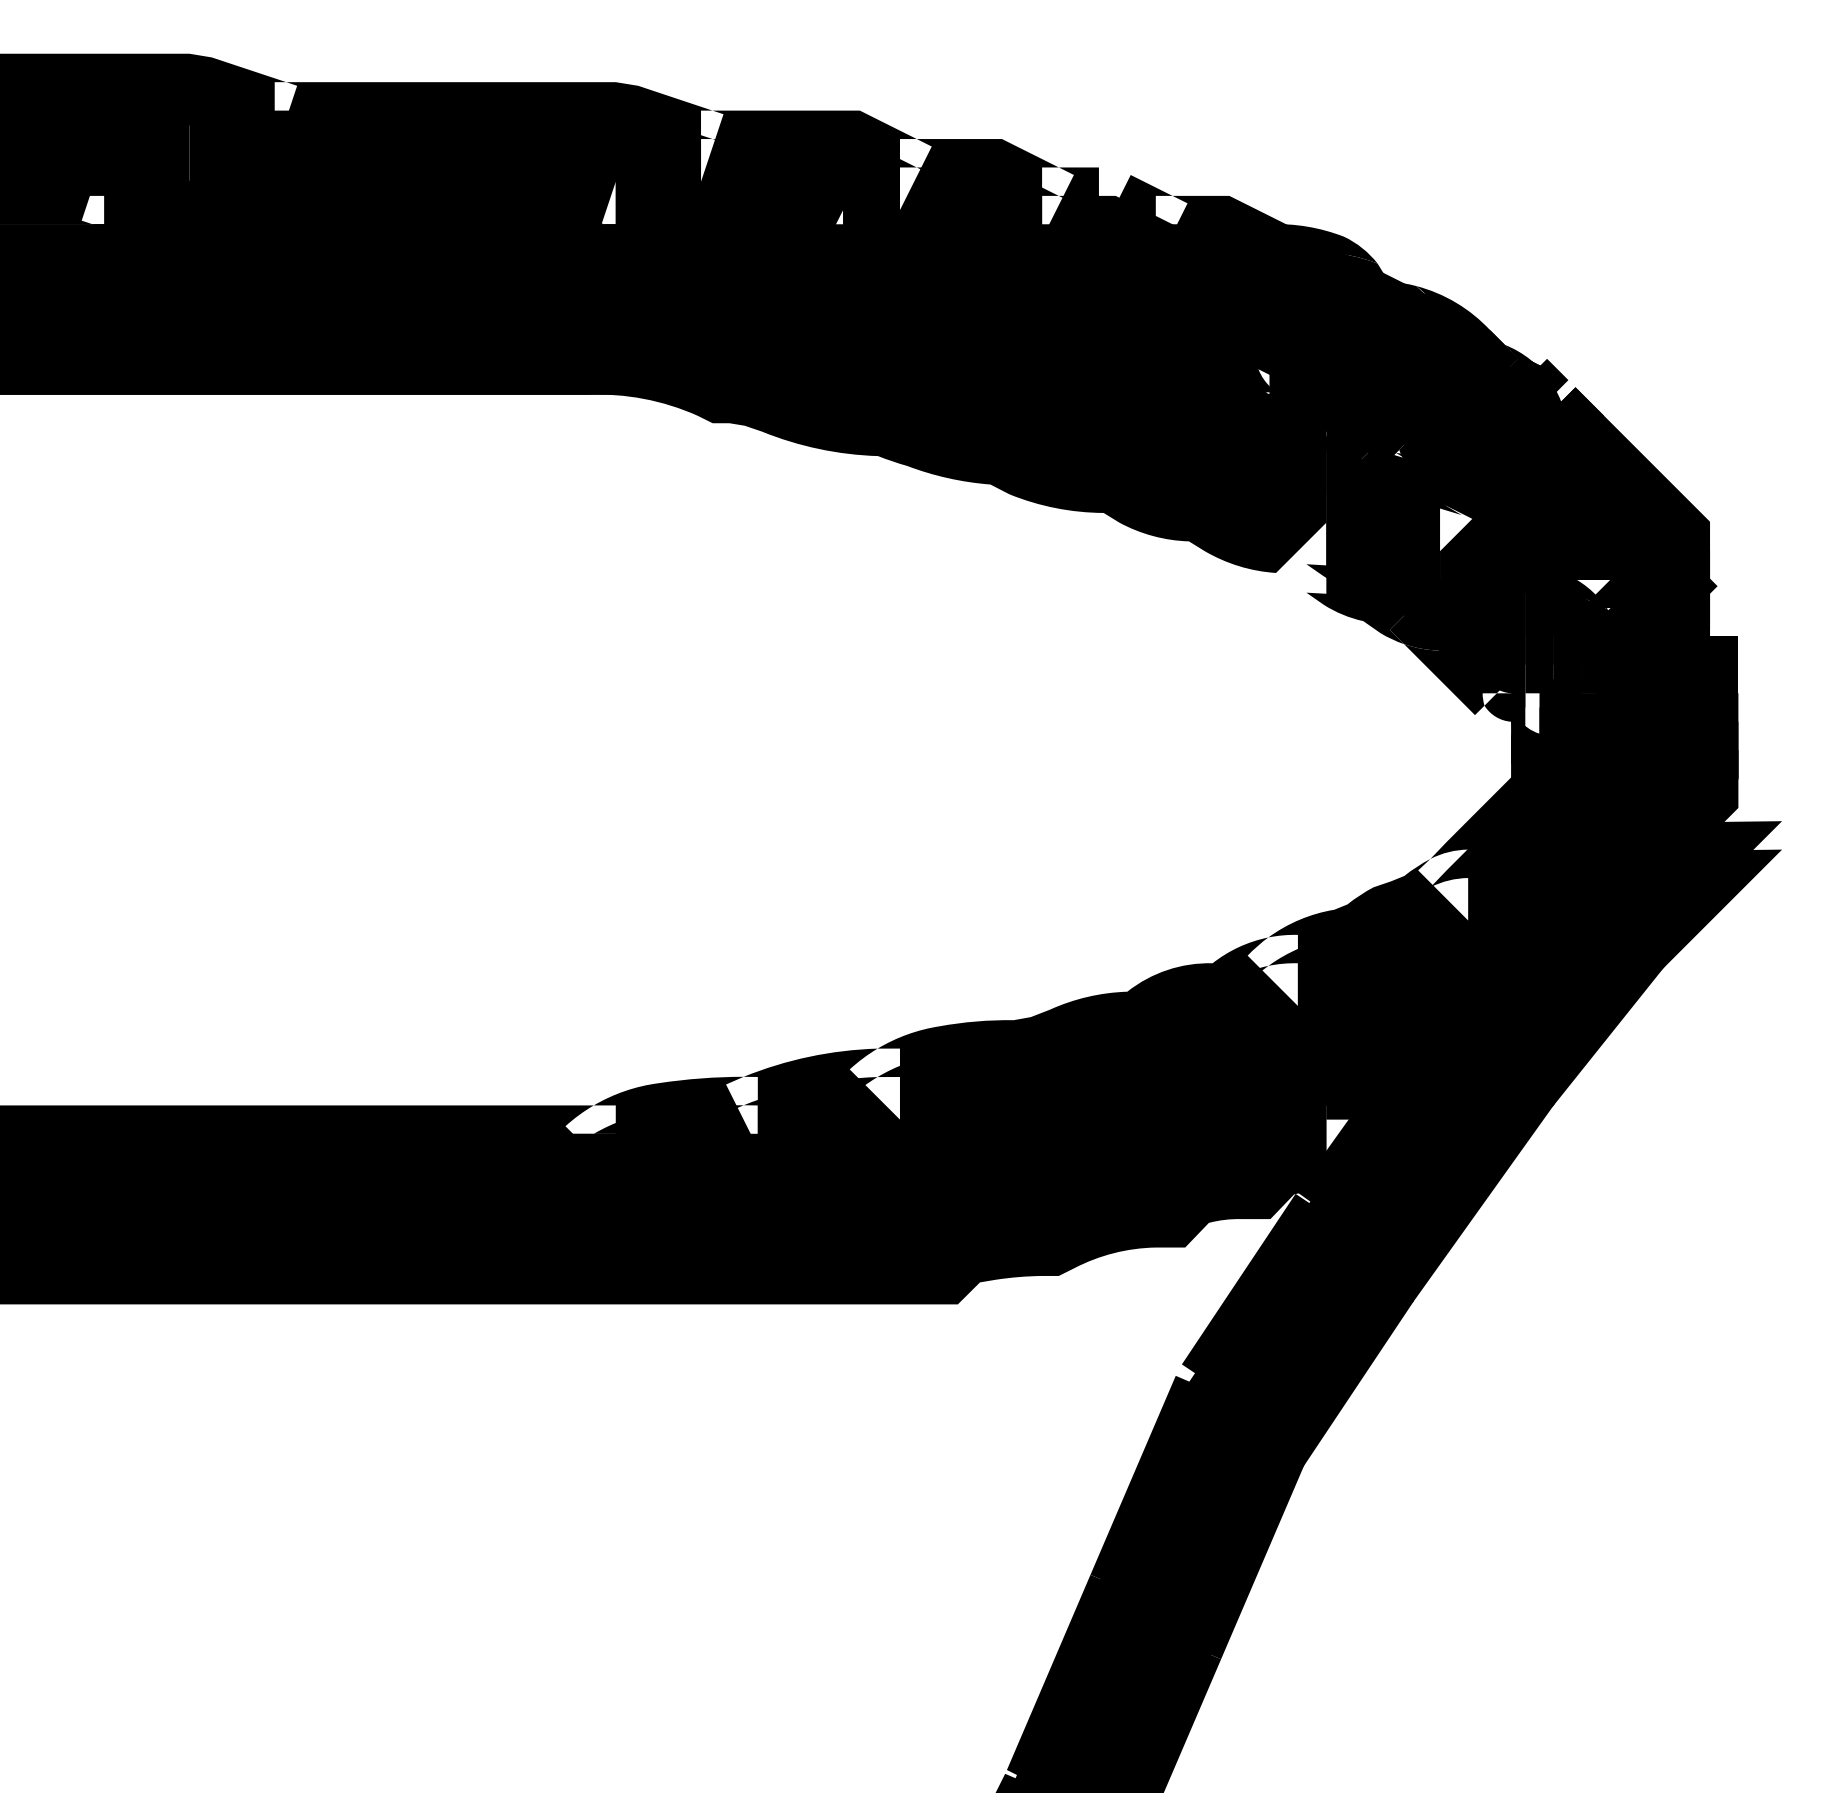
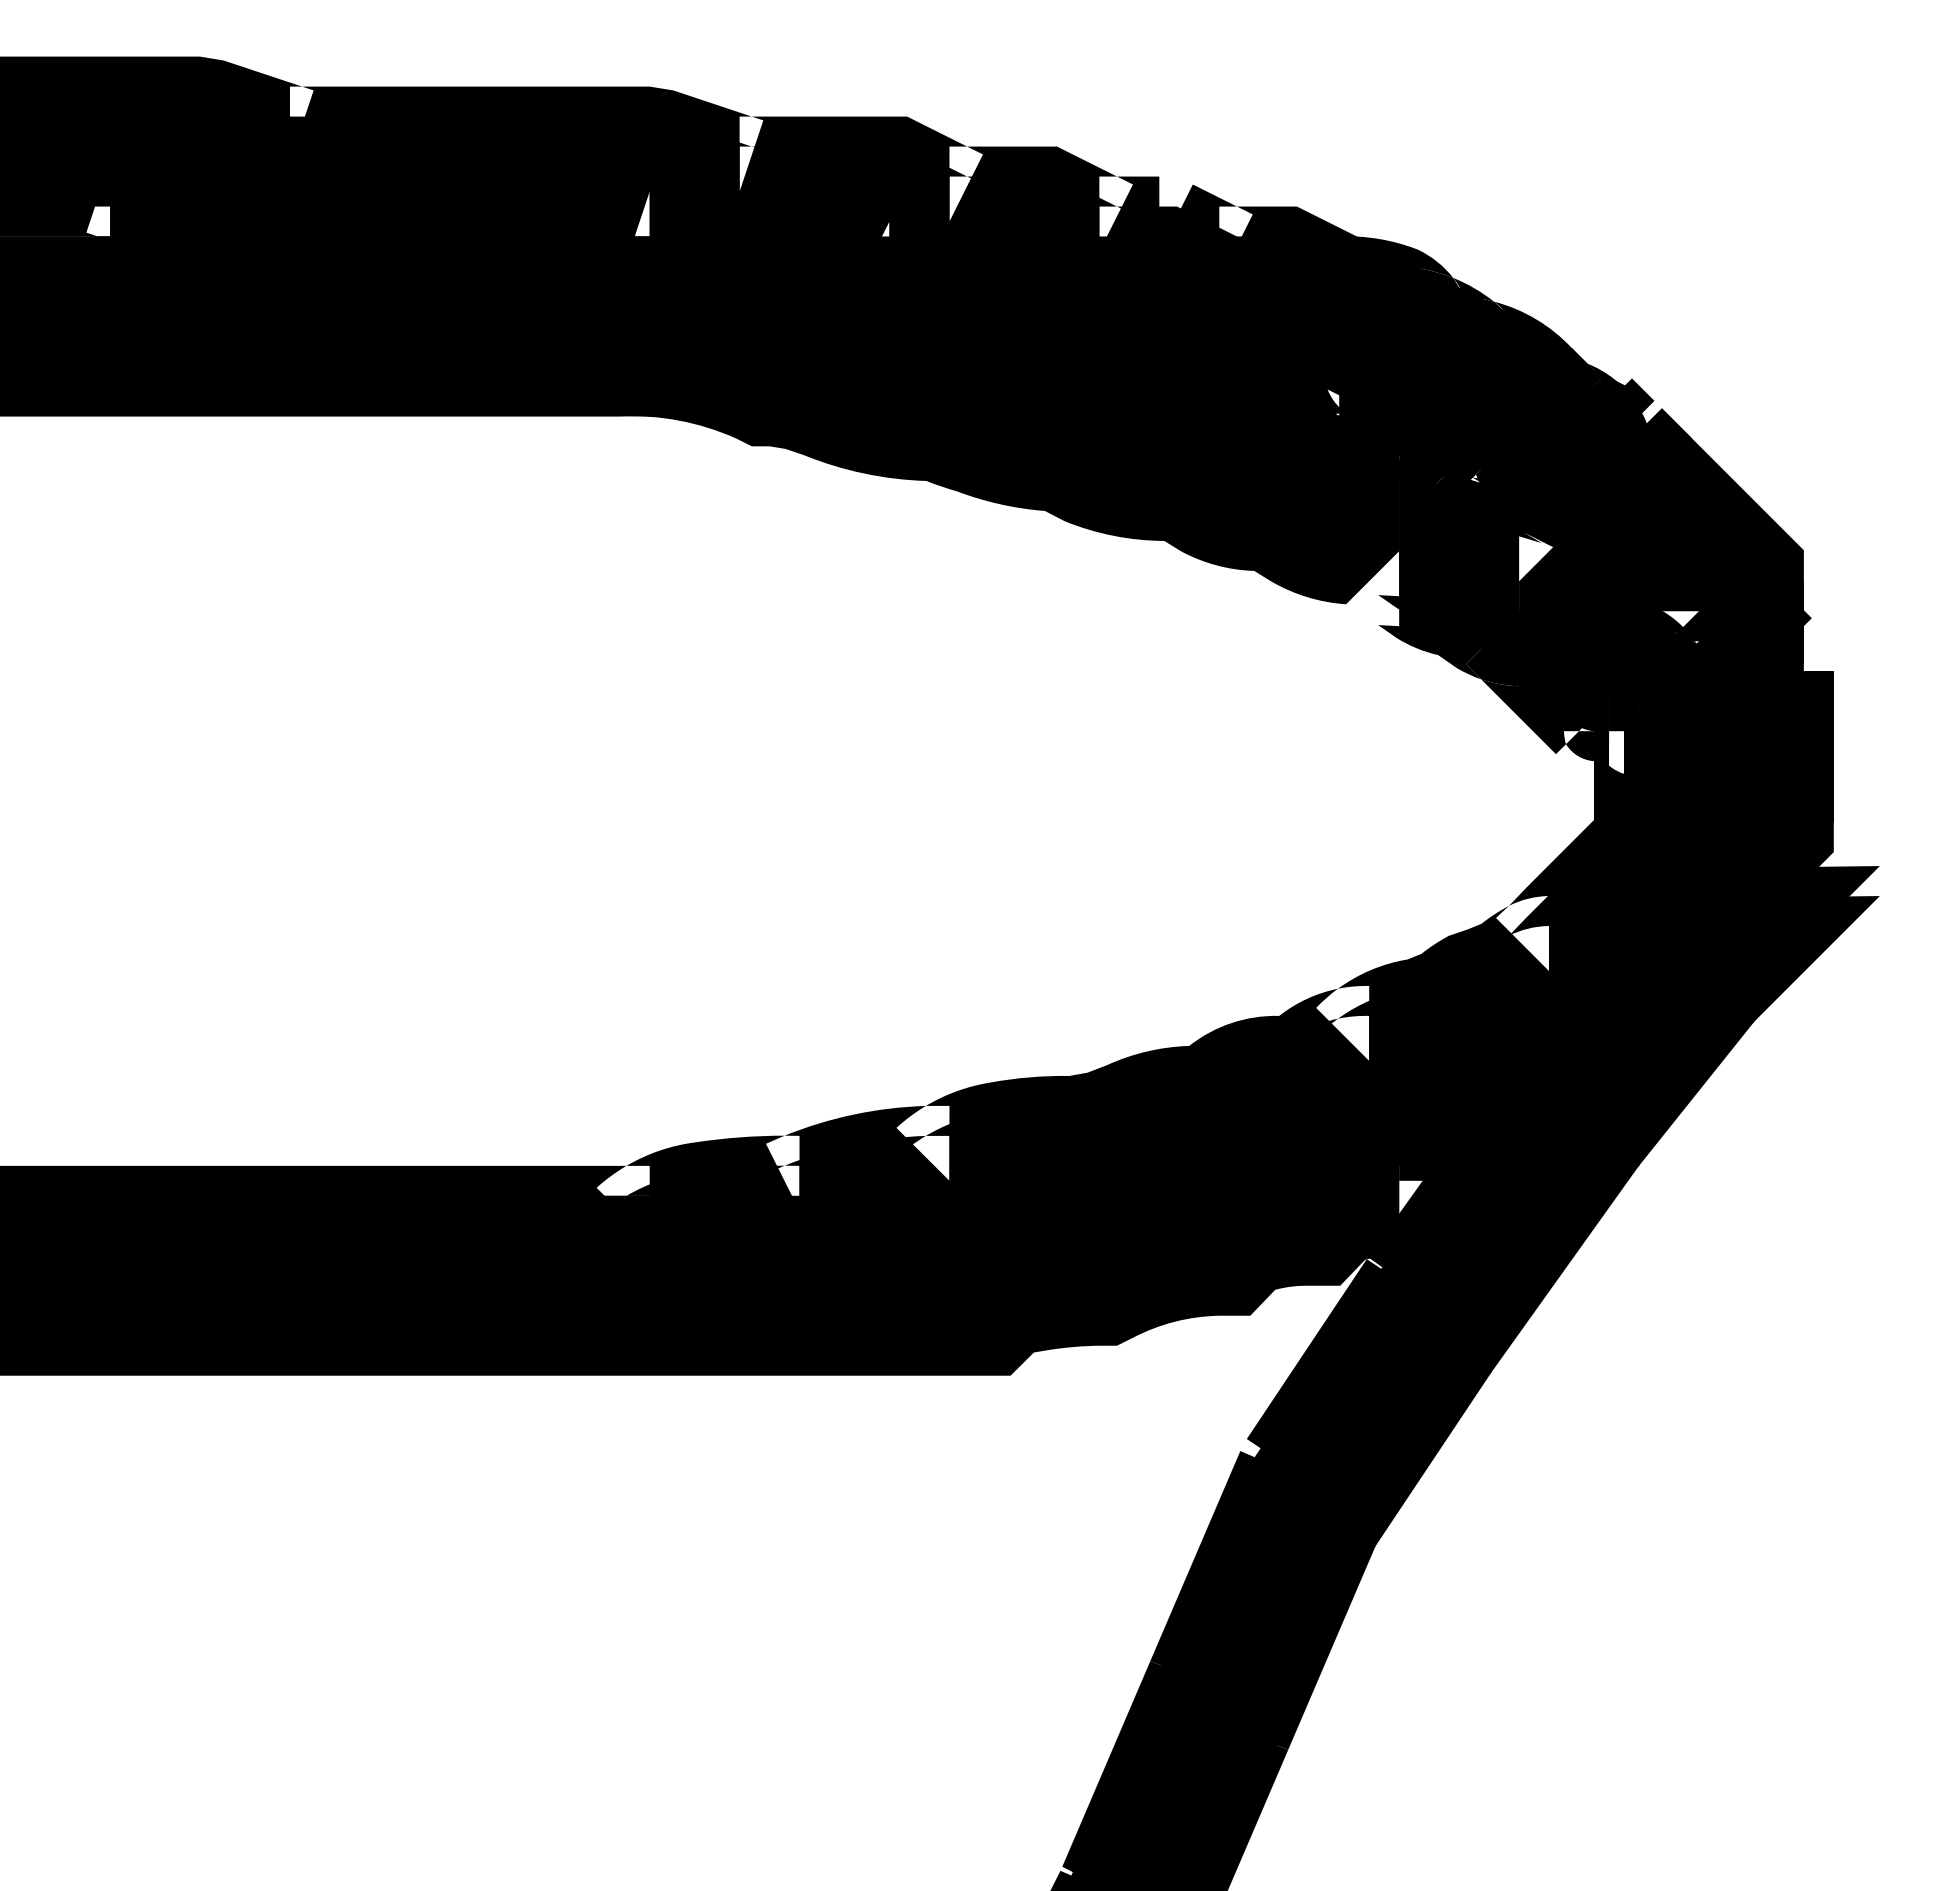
fill: (1396, 274) -> (1473, 289), added

